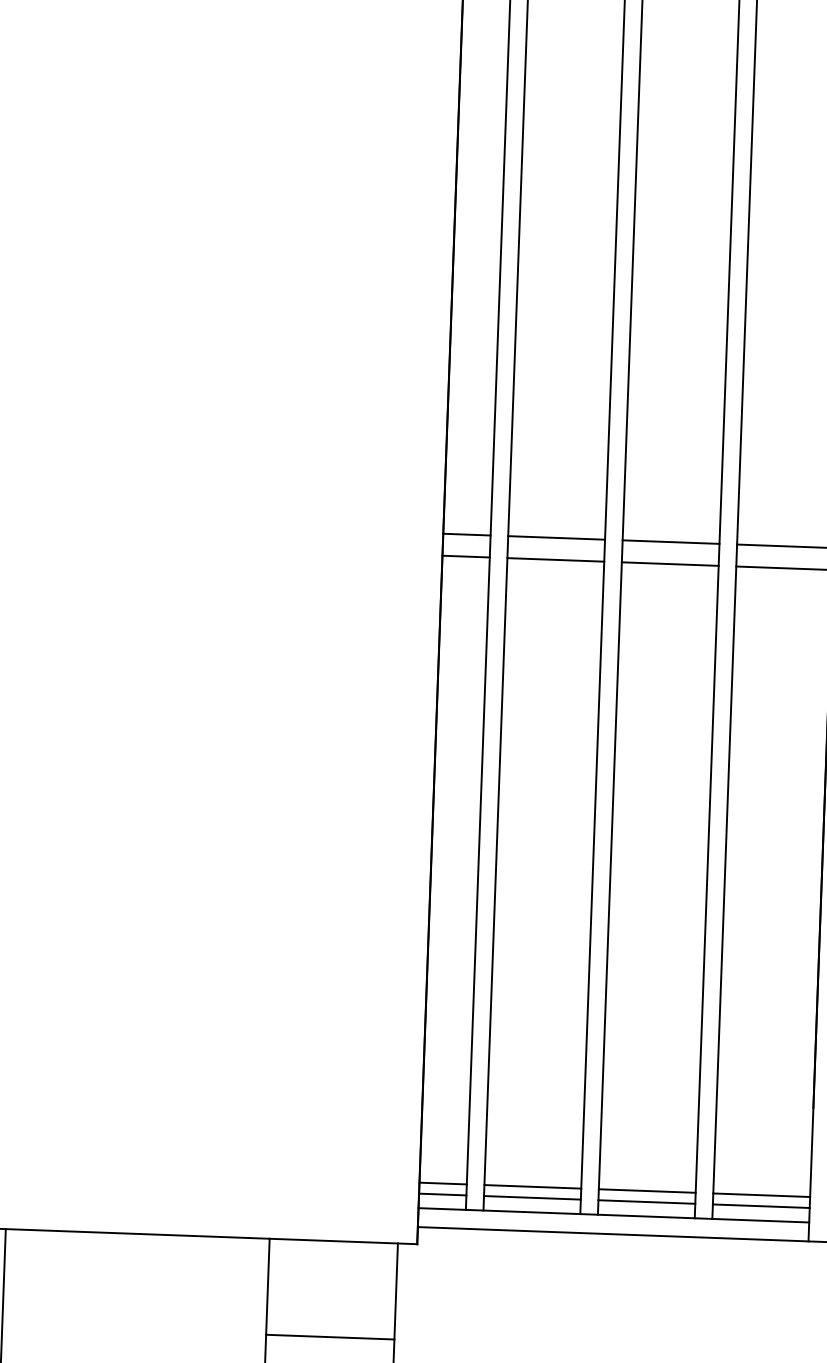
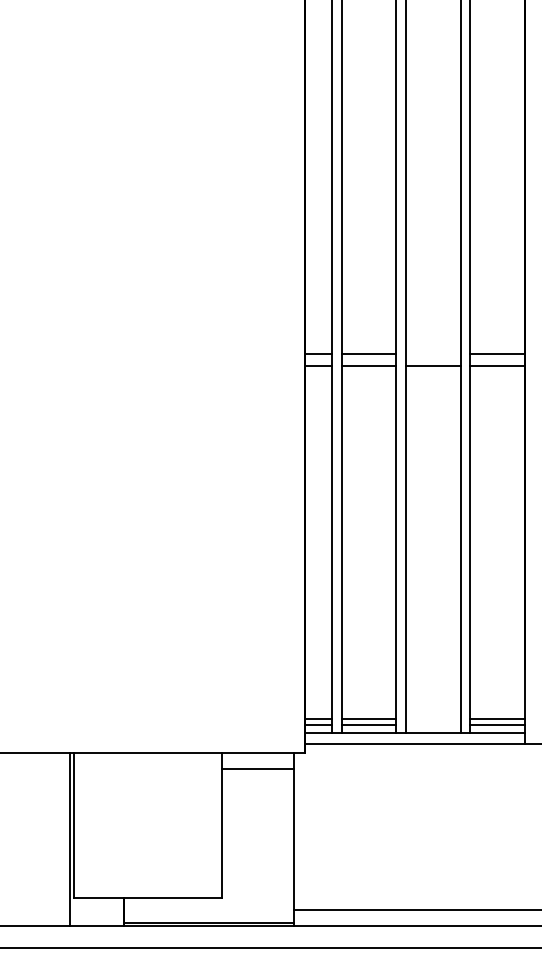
line: (671, 542) -> (433, 354), removed
line: (647, 1190) -> (433, 718), removed
line: (647, 1201) -> (433, 724), removed
line: (330, 1337) -> (258, 769), moved

